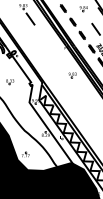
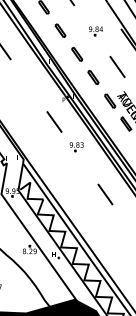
line: (59, 60) -> (53, 121), added
line: (88, 102) -> (104, 194), added

